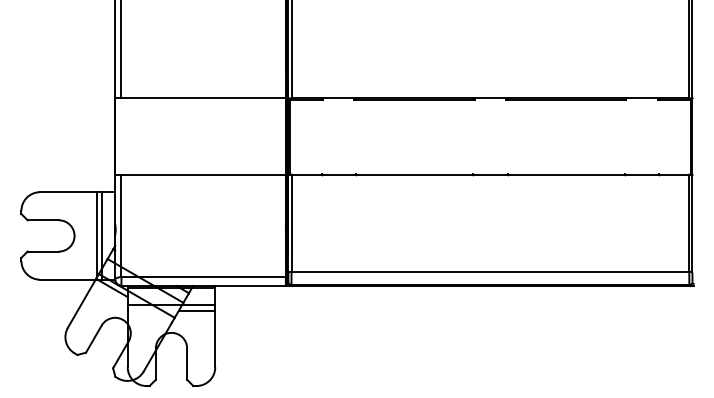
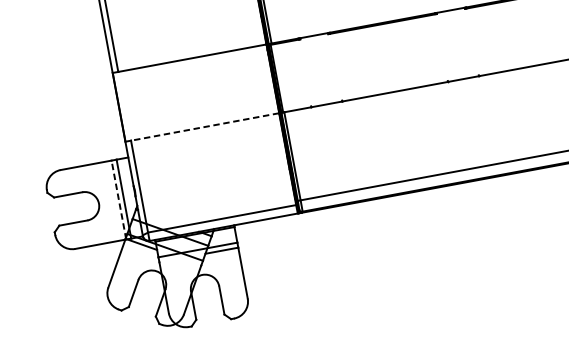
line: (203, 174) -> (204, 126), solid -> dashed
line: (96, 235) -> (118, 199), solid -> dashed

